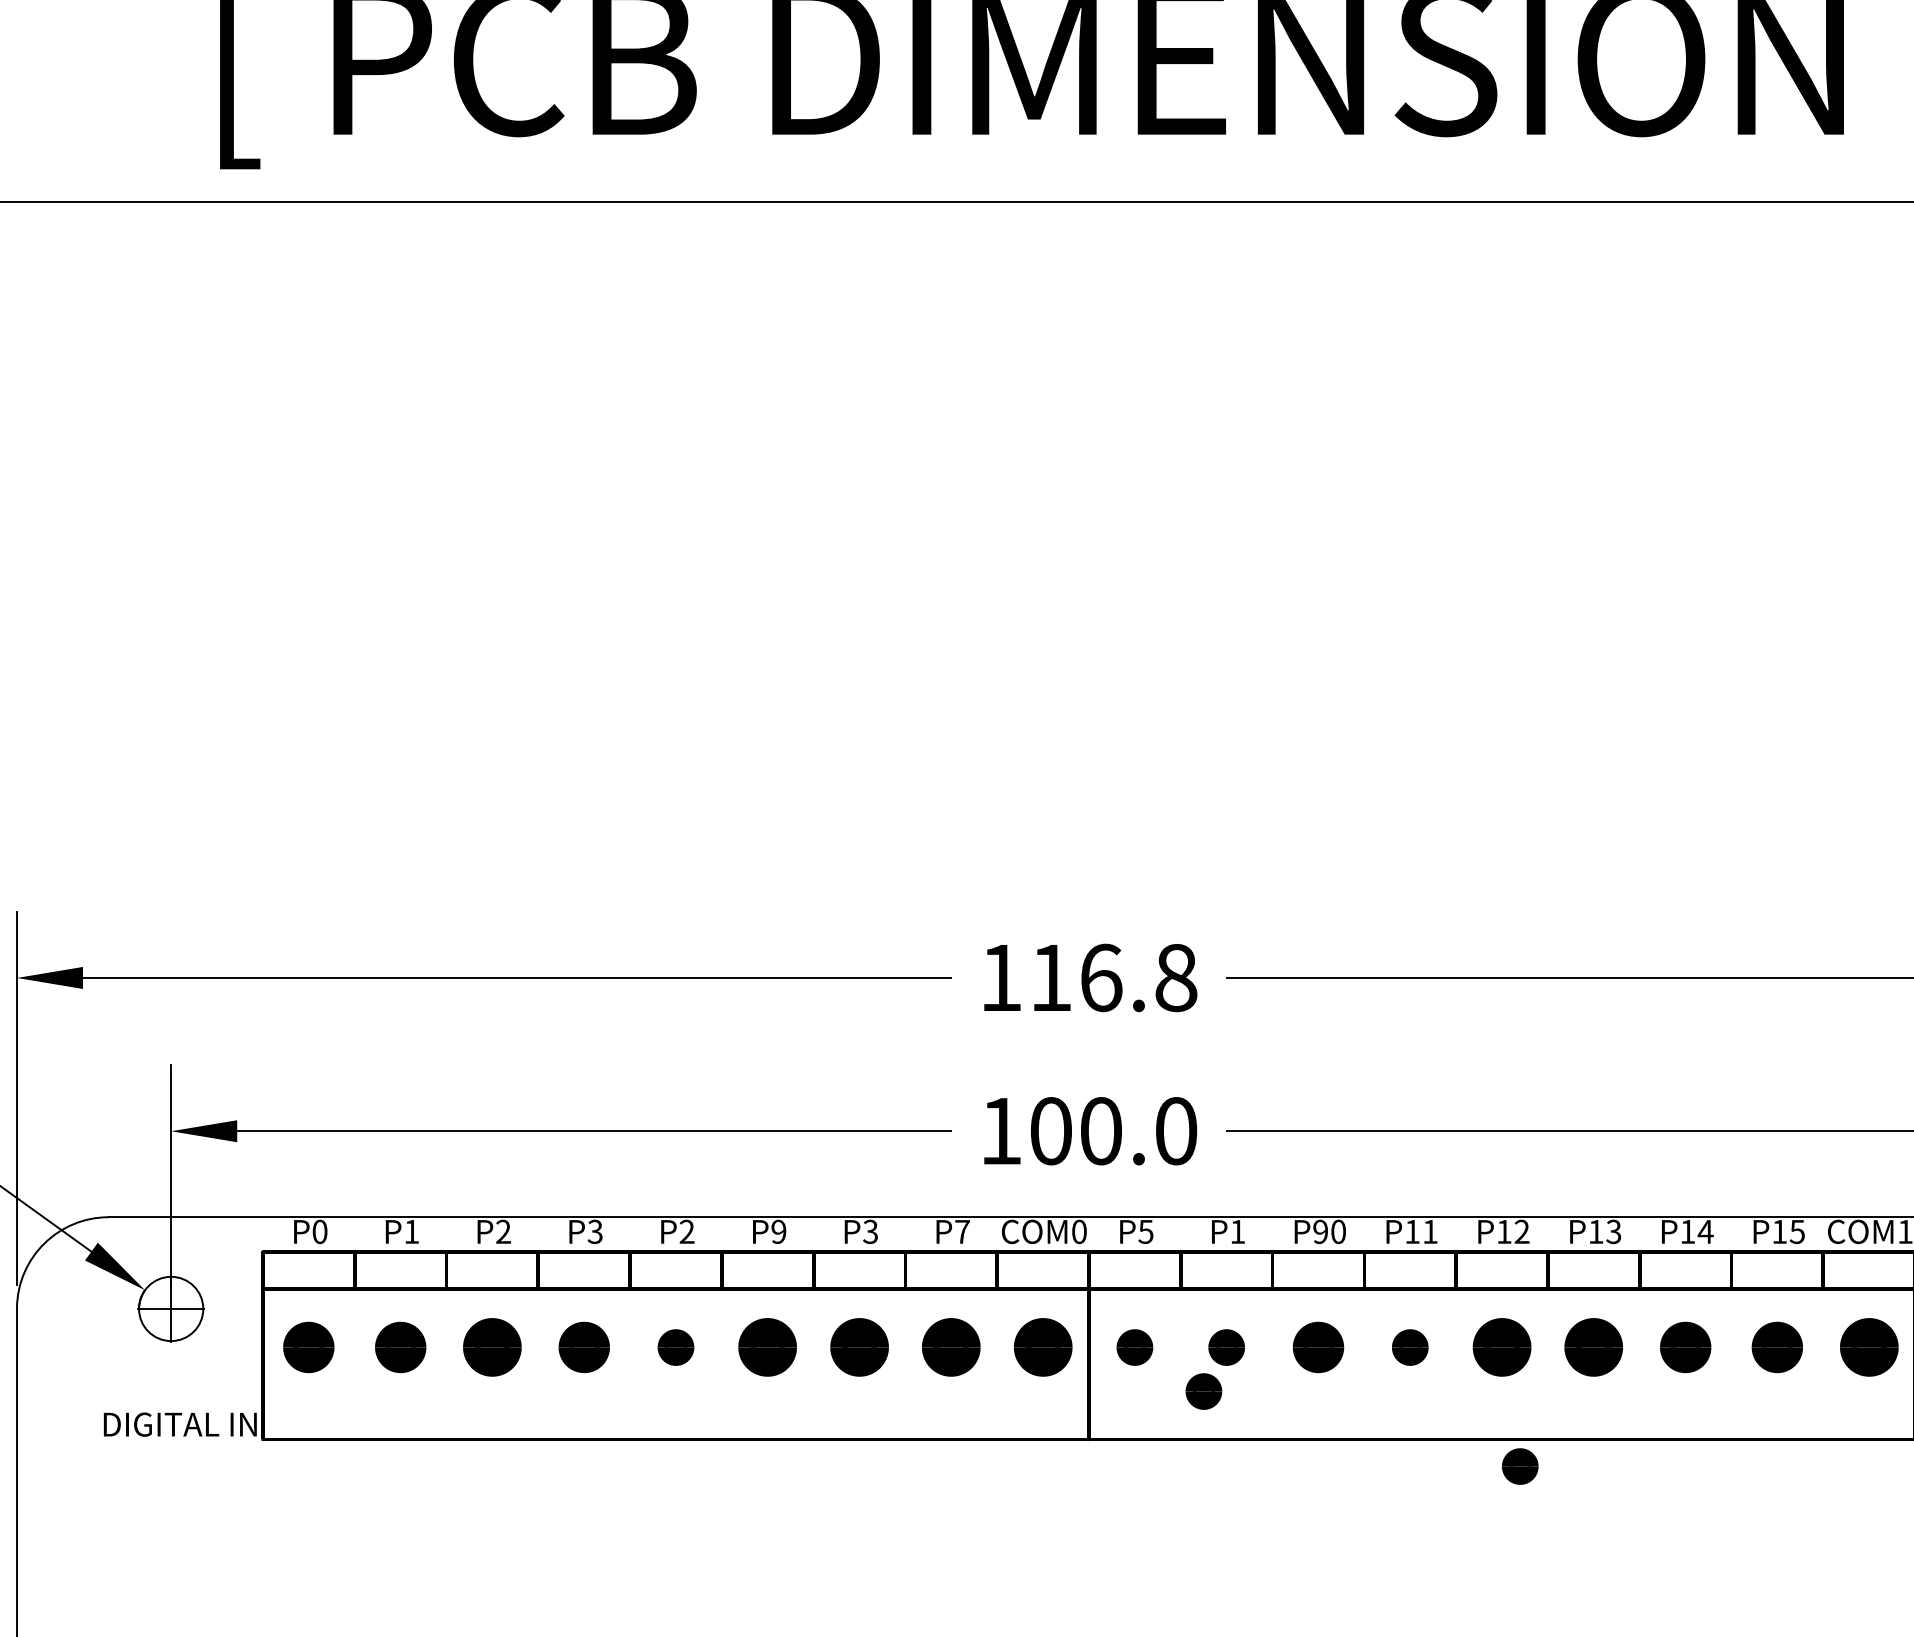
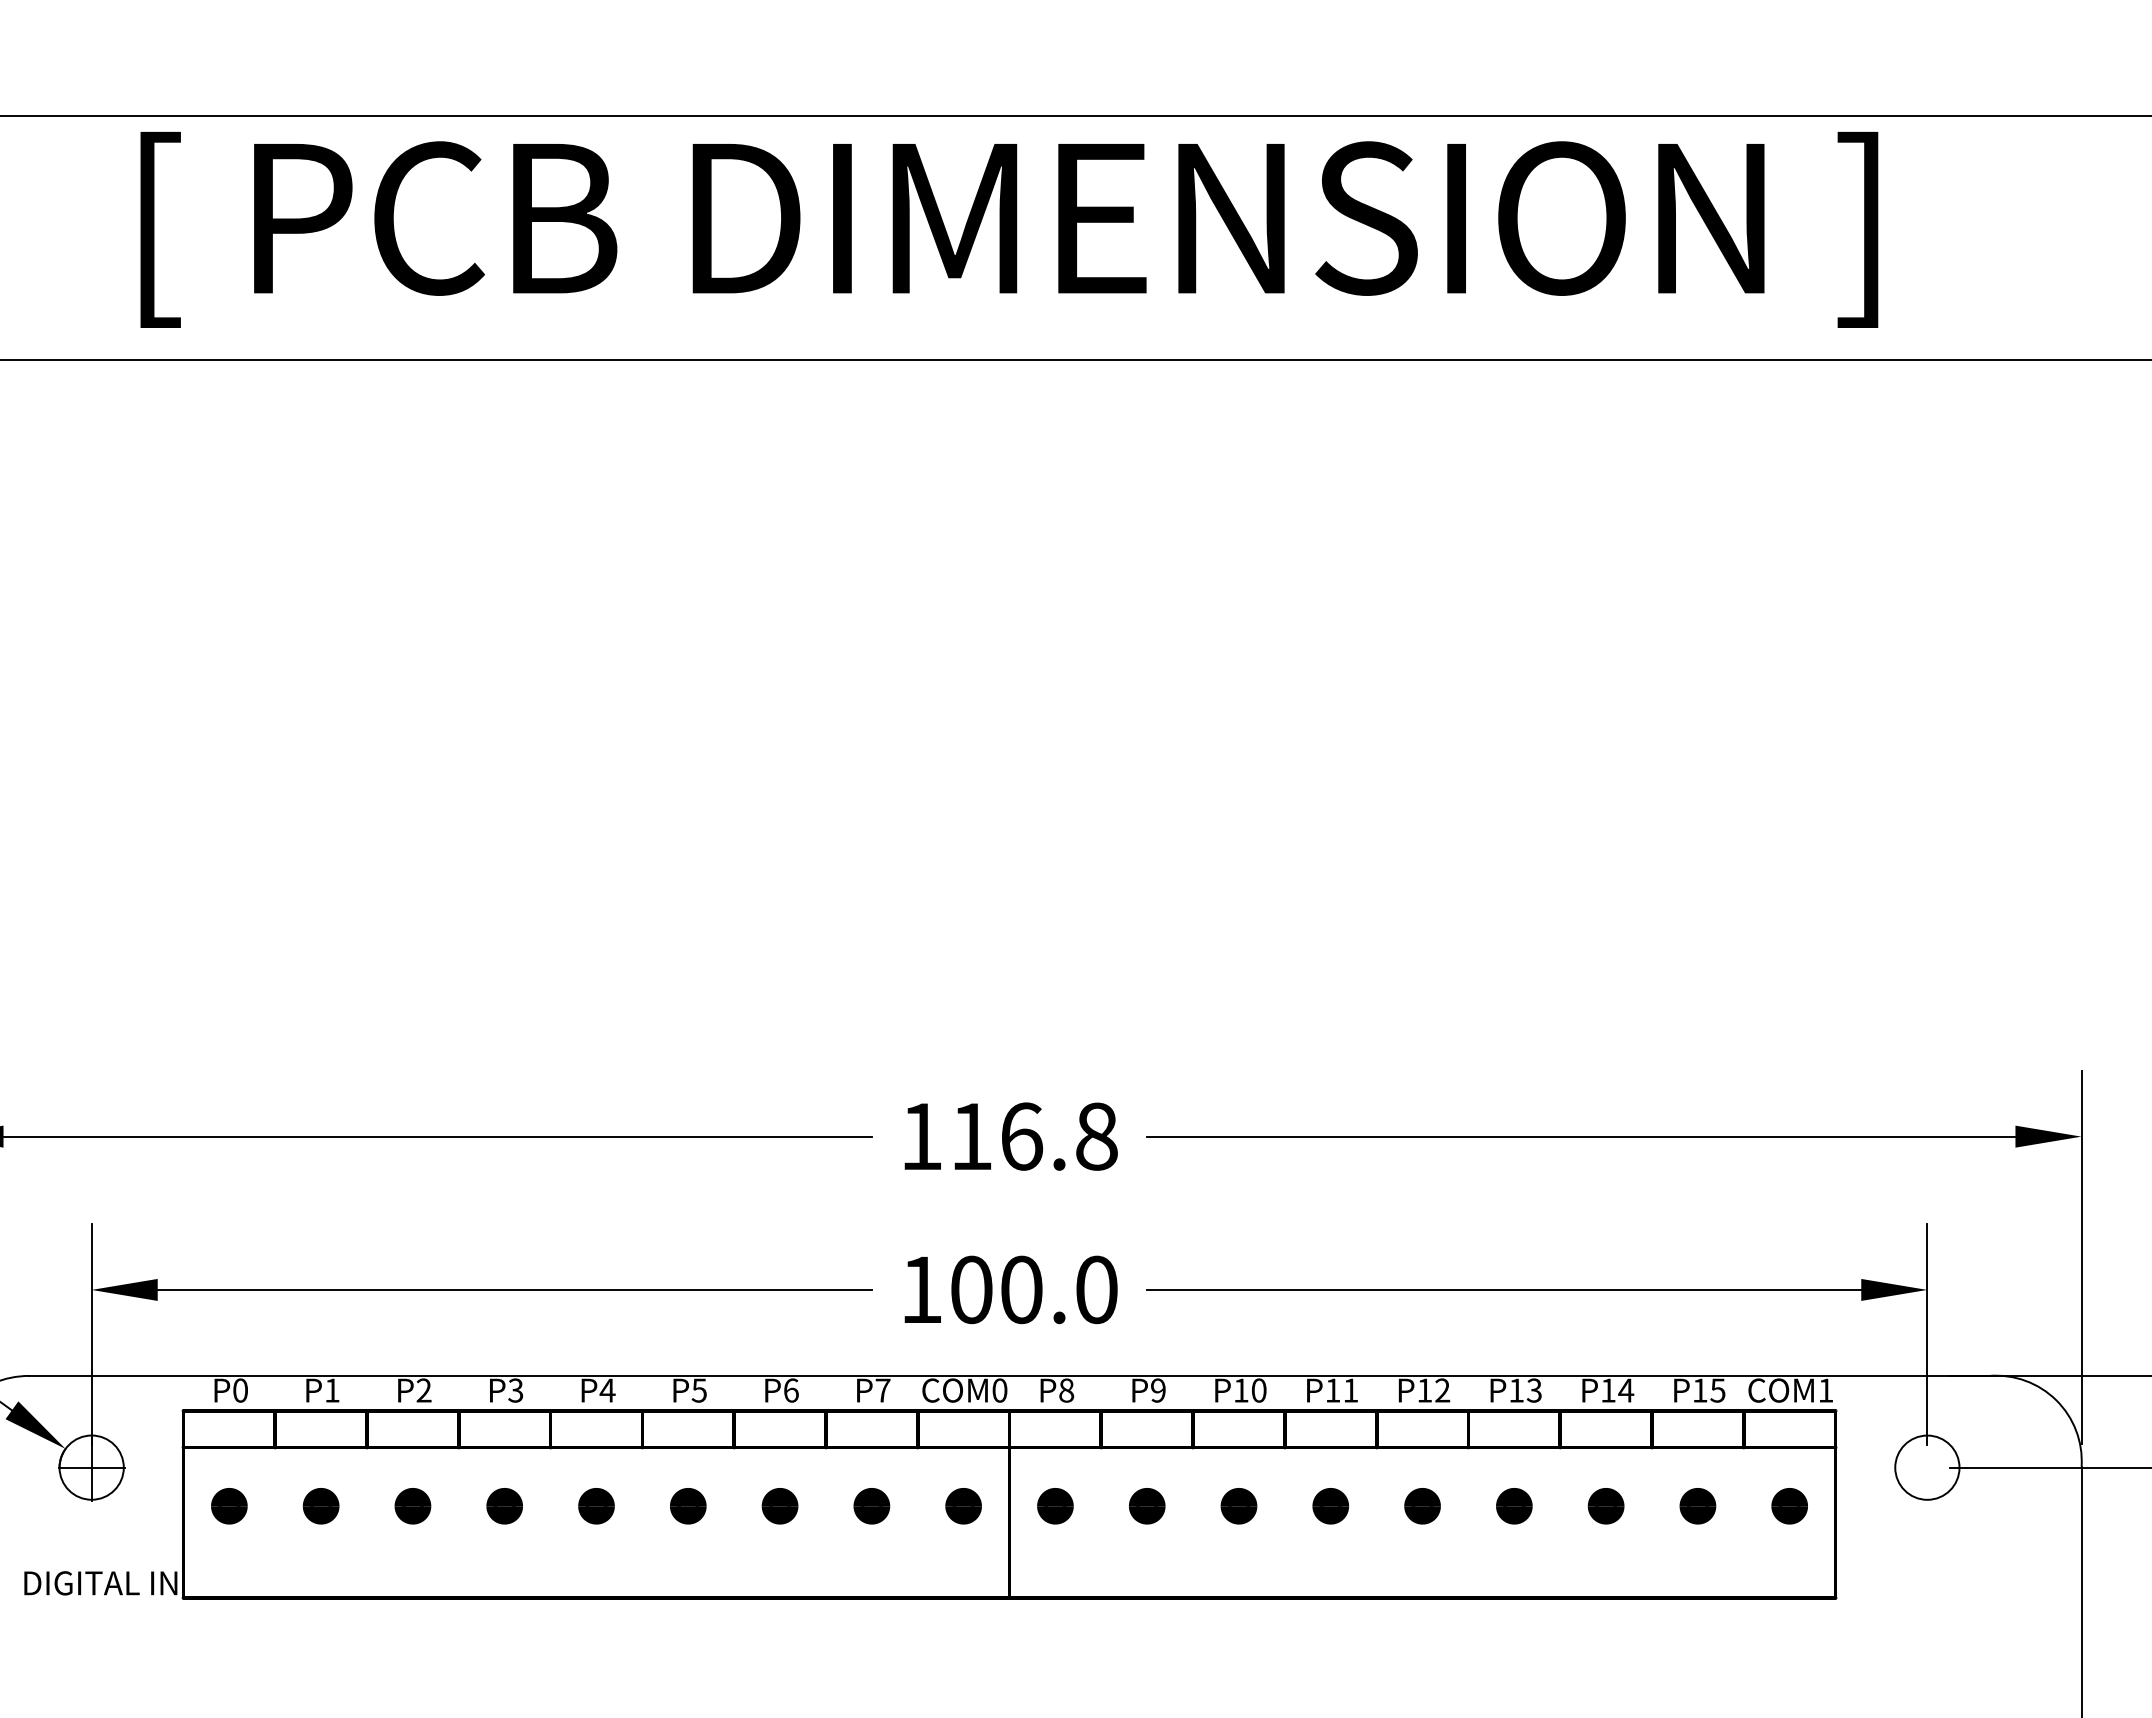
text: (686, 1231) -> (607, 1390), P2 -> P4
text: (777, 1231) -> (698, 1390), P9 -> P5
text: (869, 1231) -> (790, 1390), P3 -> P6
text: (1145, 1231) -> (1066, 1390), P5 -> P8
text: (1237, 1231) -> (1158, 1390), P1 -> P9
text: (1319, 1231) -> (1240, 1390), P90 -> P10
part: (308, 1347) -> (229, 1506), size x0.71
part: (399, 1347) -> (320, 1506), size x0.71
part: (491, 1347) -> (412, 1506), size x0.62
part: (583, 1347) -> (504, 1506), size x0.71
part: (767, 1347) -> (688, 1506), size x0.62
part: (858, 1347) -> (779, 1506), size x0.62
part: (950, 1347) -> (871, 1506), size x0.62
part: (1042, 1347) -> (963, 1506), size x0.62
part: (1317, 1347) -> (1238, 1506), size x0.71
part: (1501, 1347) -> (1422, 1506), size x0.62
part: (1593, 1347) -> (1514, 1506), size x0.62
part: (1684, 1347) -> (1605, 1506), size x0.71
part: (1776, 1347) -> (1697, 1506), size x0.71
part: (1868, 1347) -> (1789, 1506), size x0.62
part: (1203, 1391) -> (1124, 1550), removed
part: (1519, 1466) -> (1440, 1625), removed

